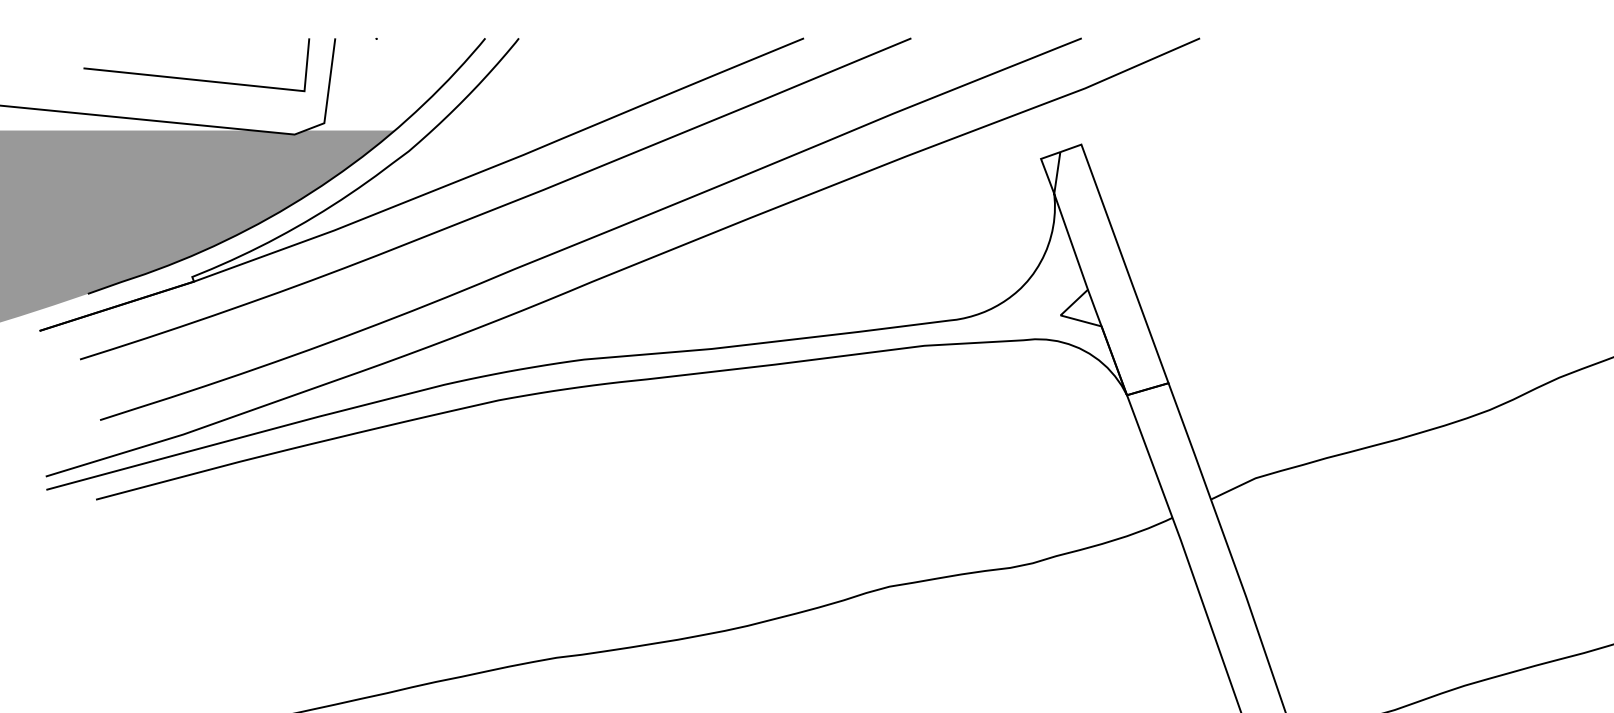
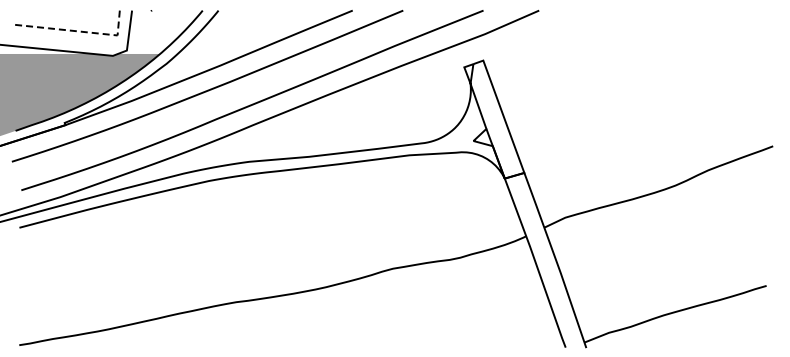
line: (219, 82) -> (77, 31), solid -> dashed

